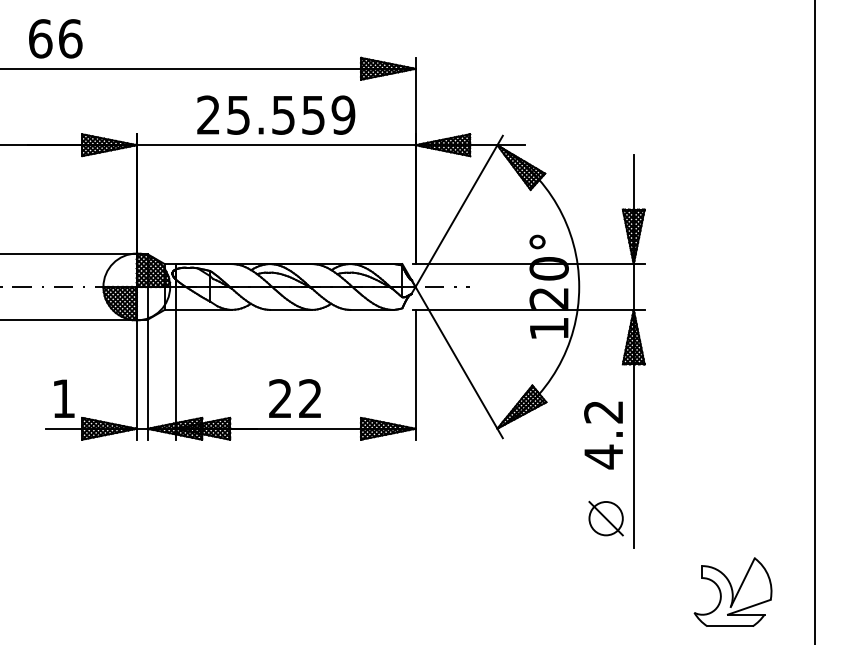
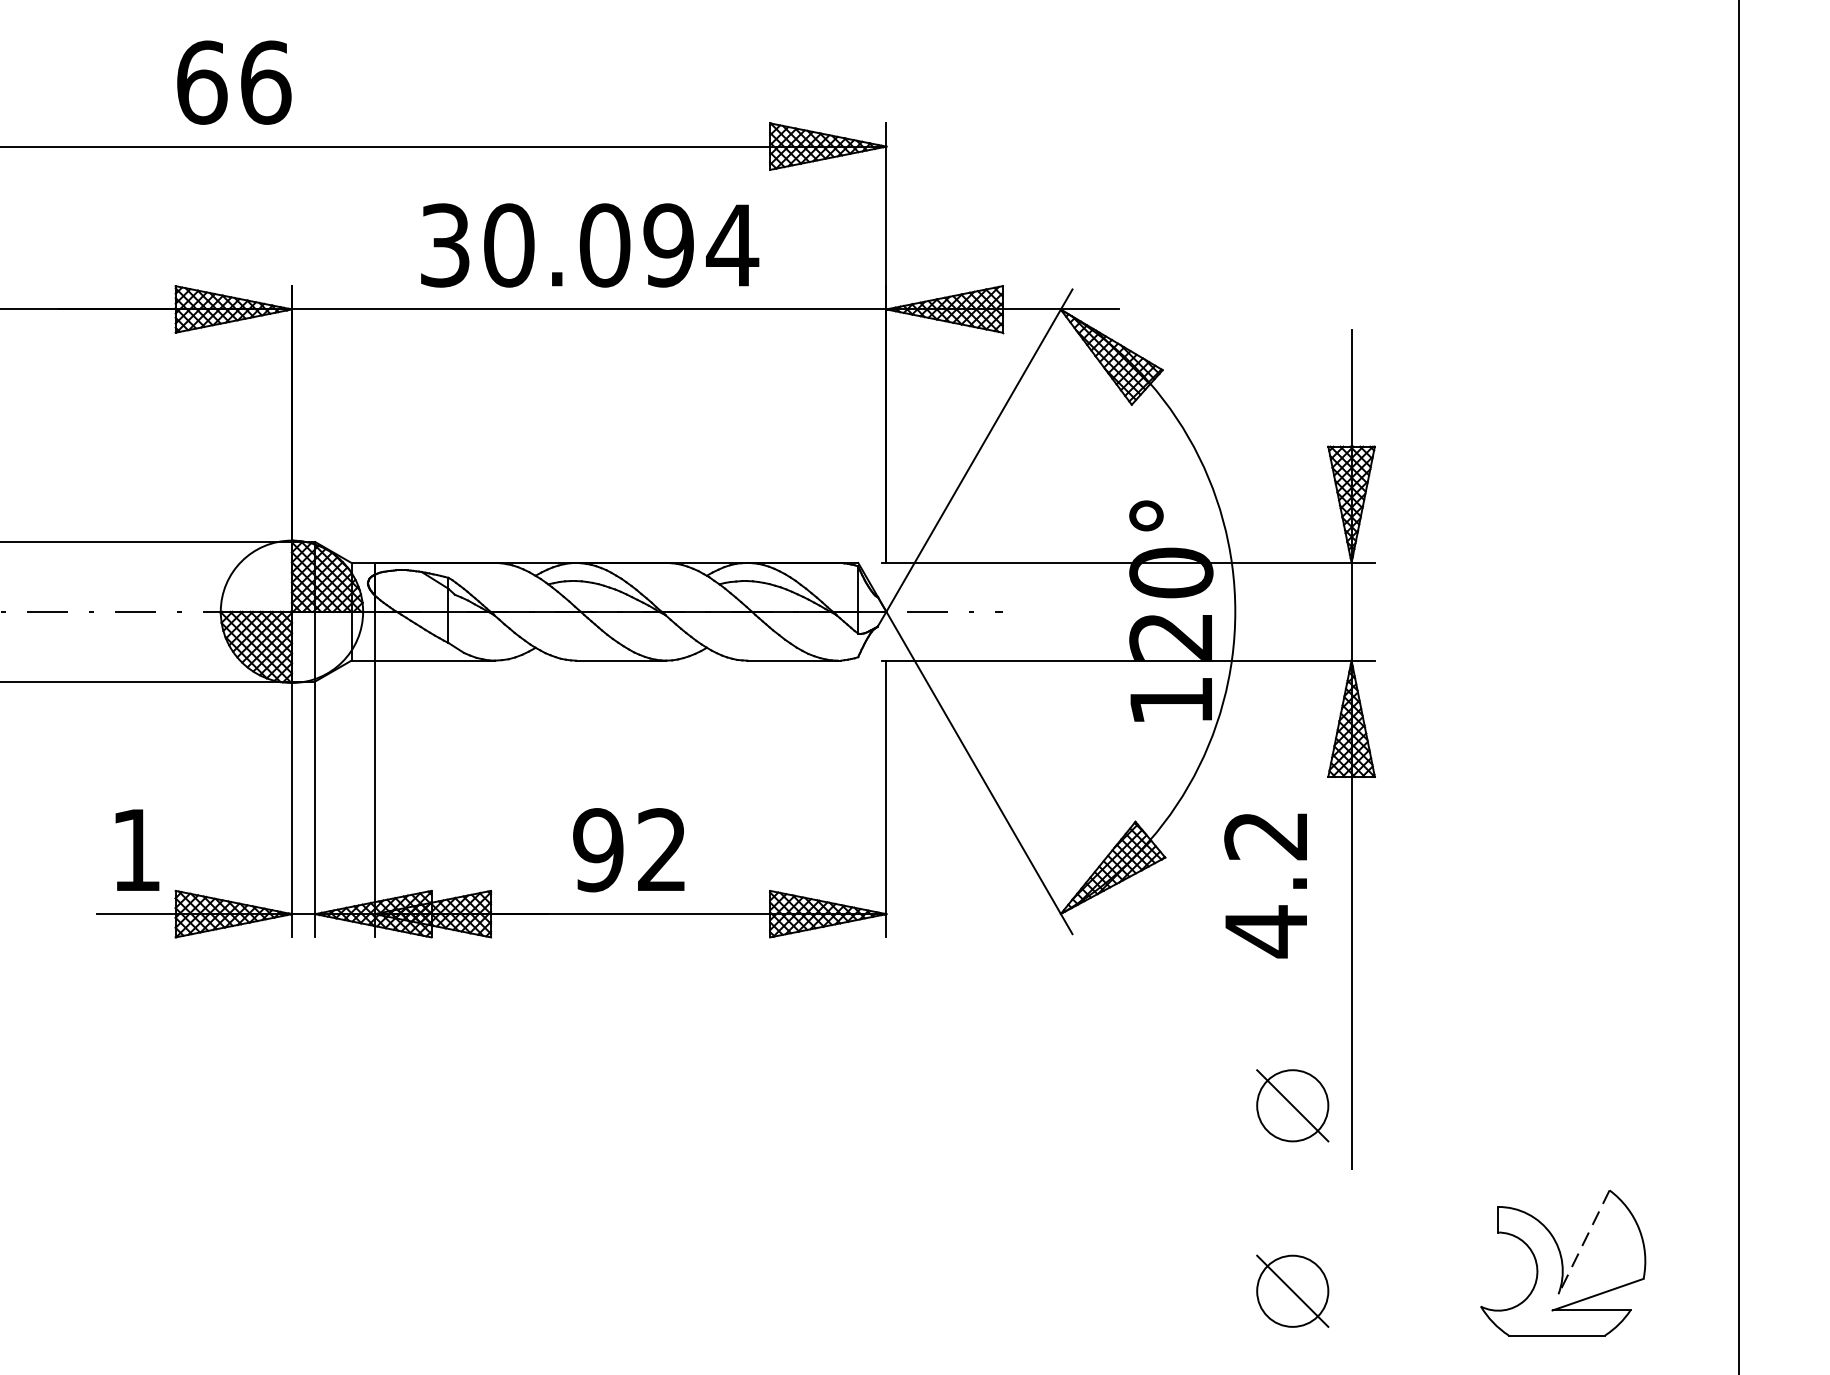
text: (55, 38) -> (233, 81), moved
text: (276, 114) -> (589, 243), 25.559 -> 30.094
text: (280, 398) -> (598, 849), 22 -> 92
text: (603, 435) -> (1265, 885), moved
line: (742, 583) -> (1583, 1244), solid -> dashed
part: (605, 605) -> (1291, 1290), added

